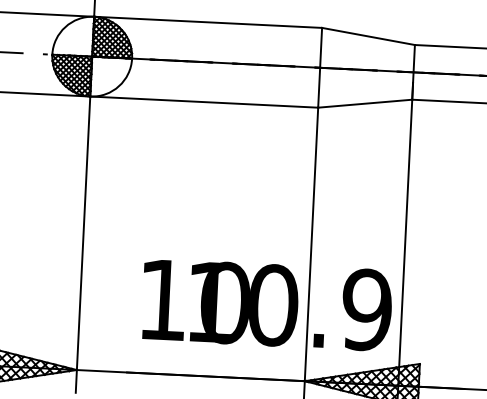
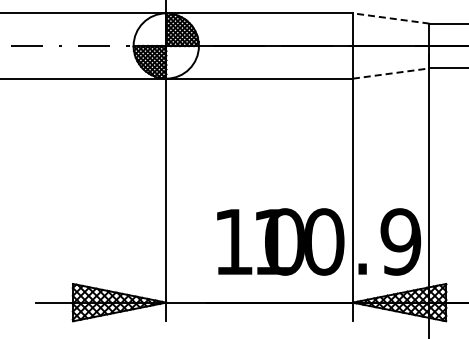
line: (368, 36) -> (391, 18), solid -> dashed
line: (365, 103) -> (391, 73), solid -> dashed

